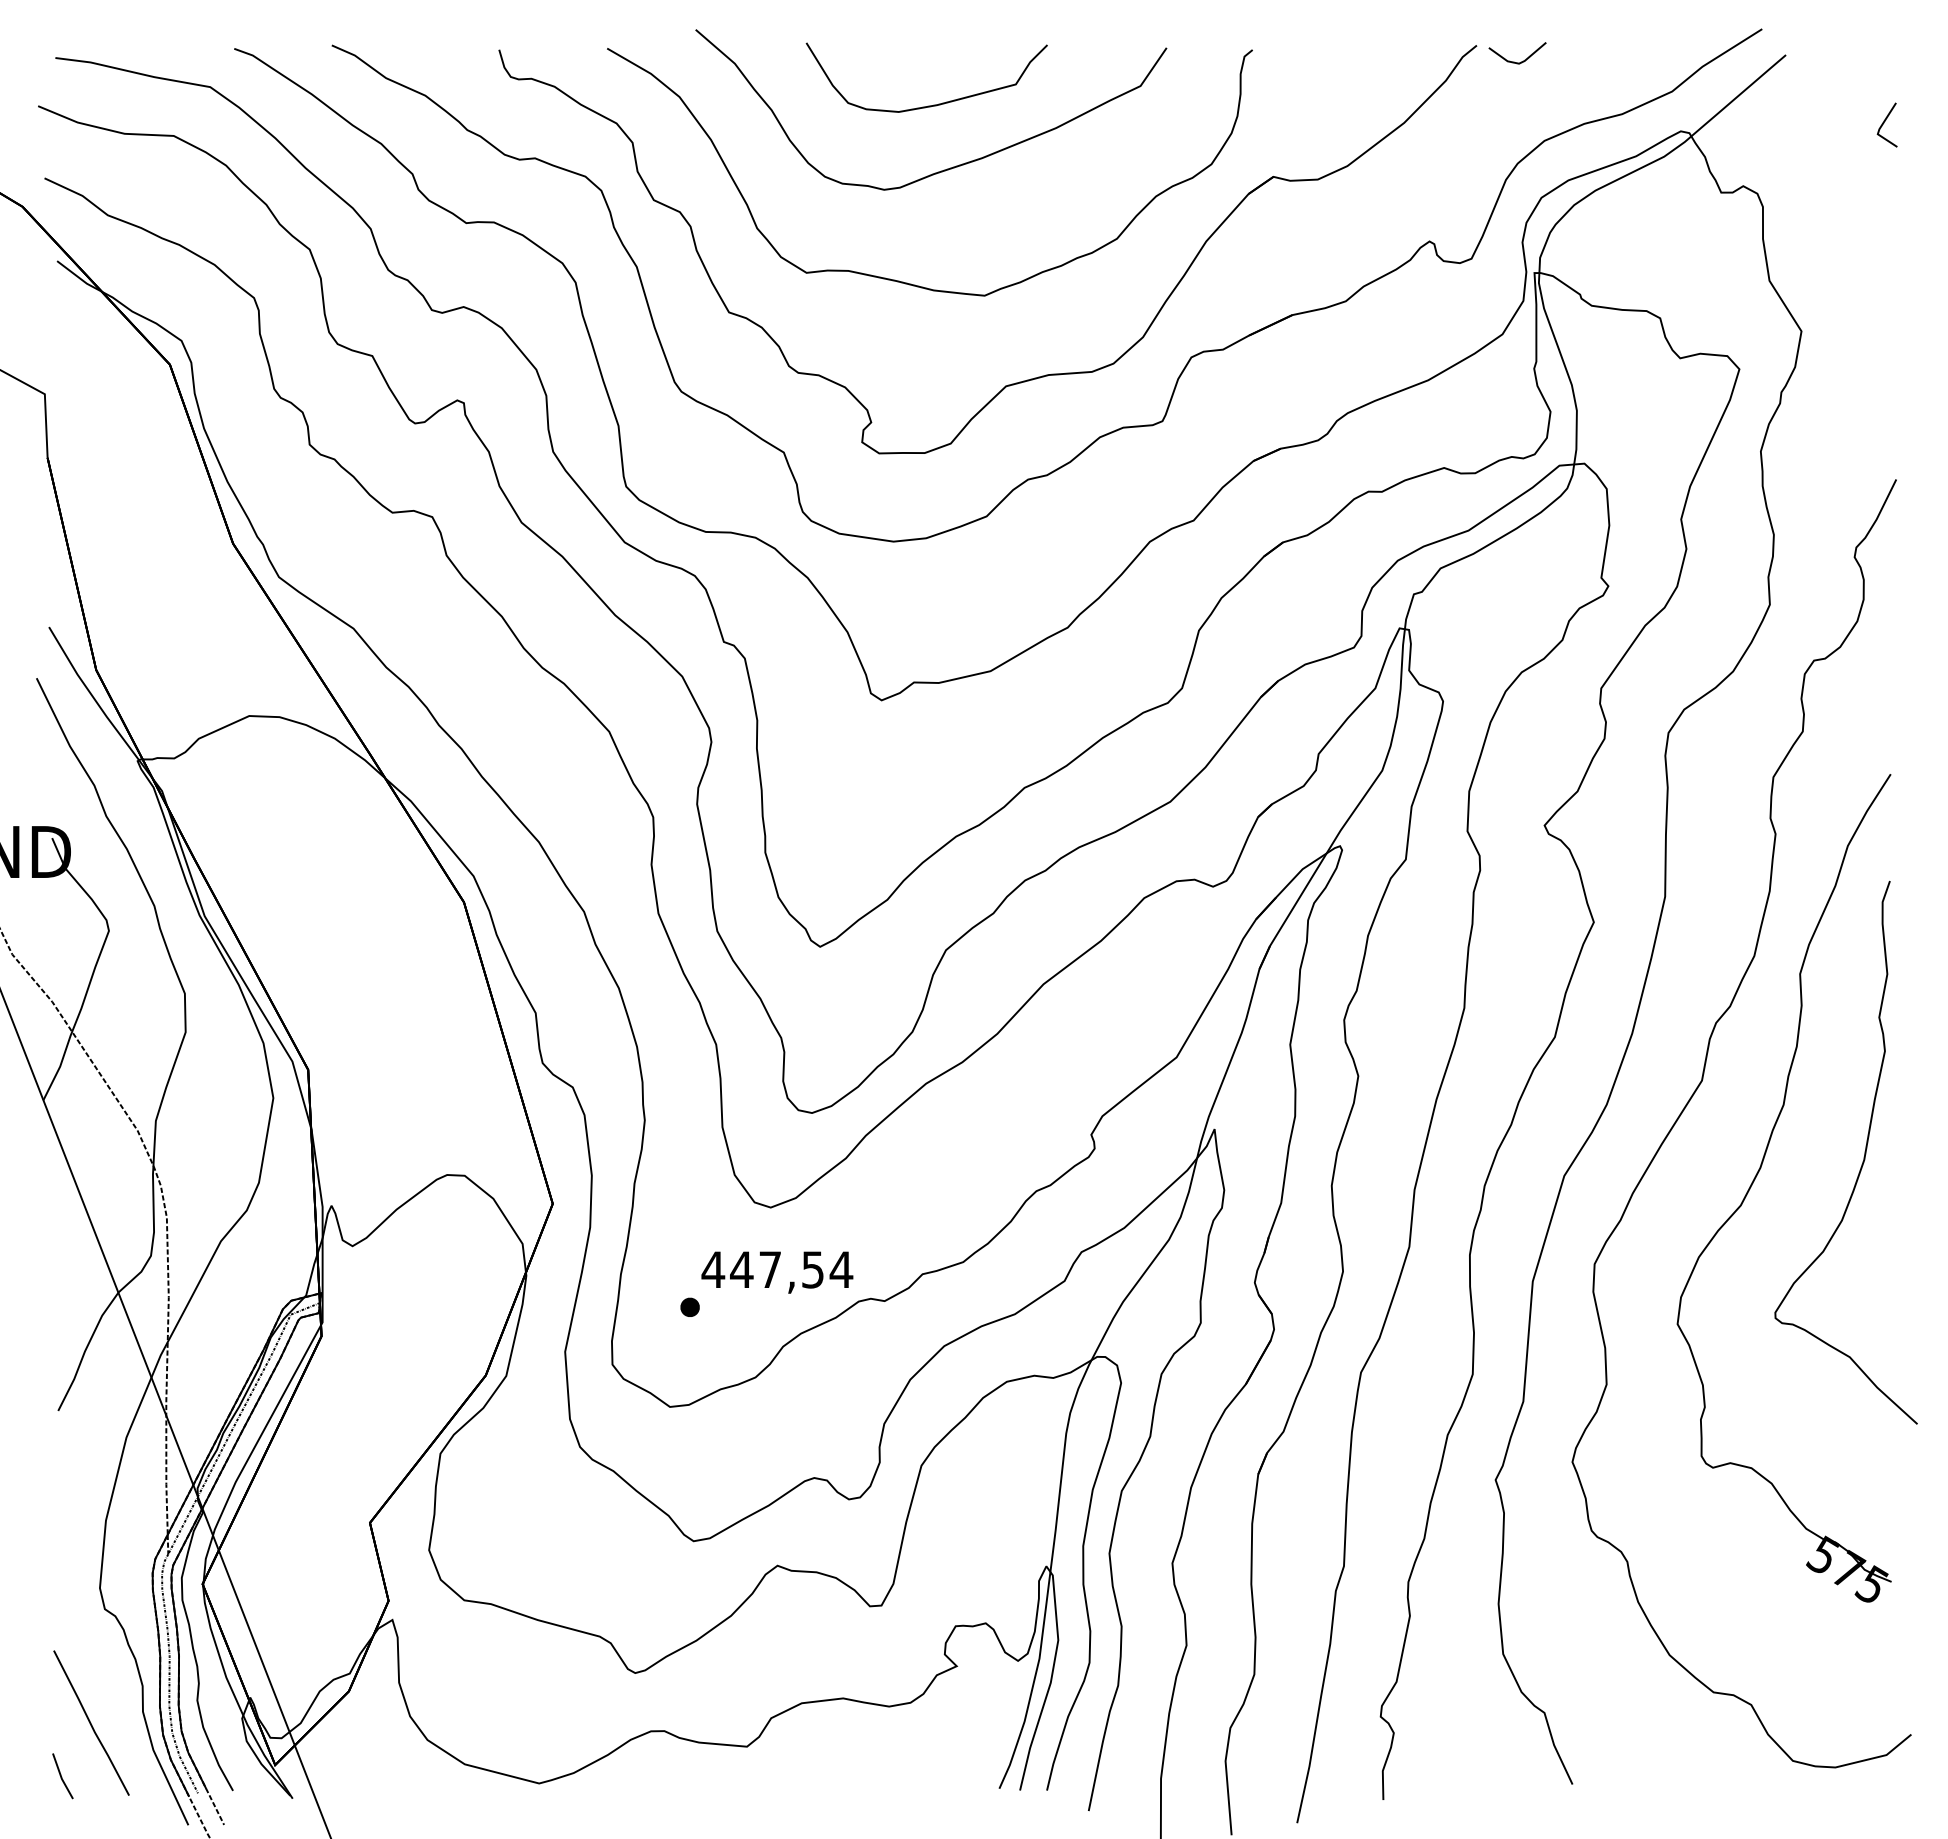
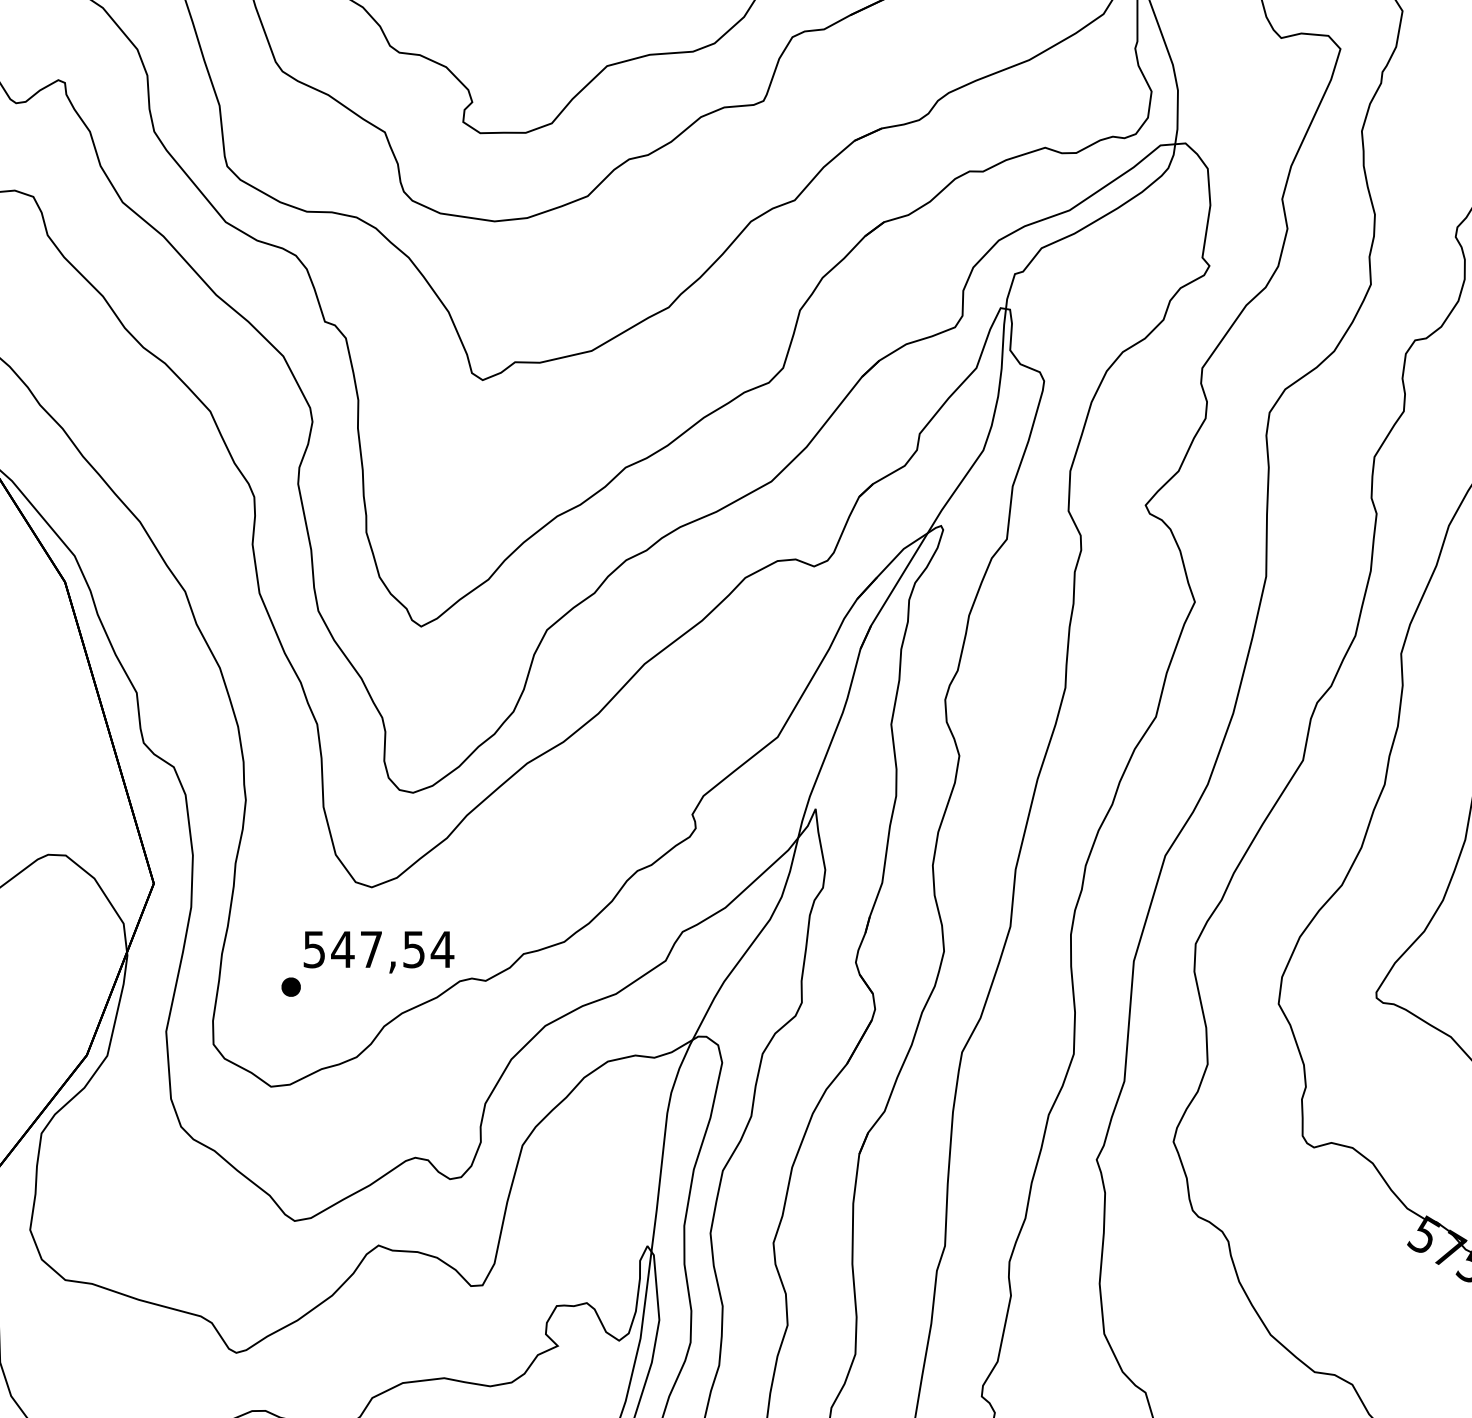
text: (713, 1269) -> (314, 949), 447,54 -> 547,54

